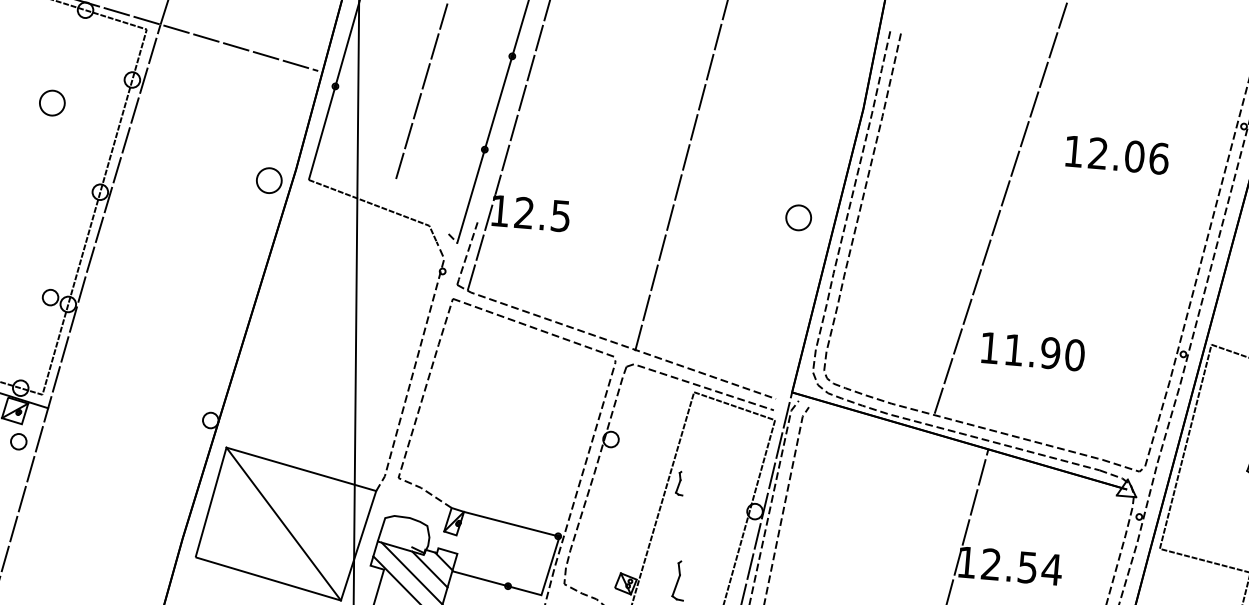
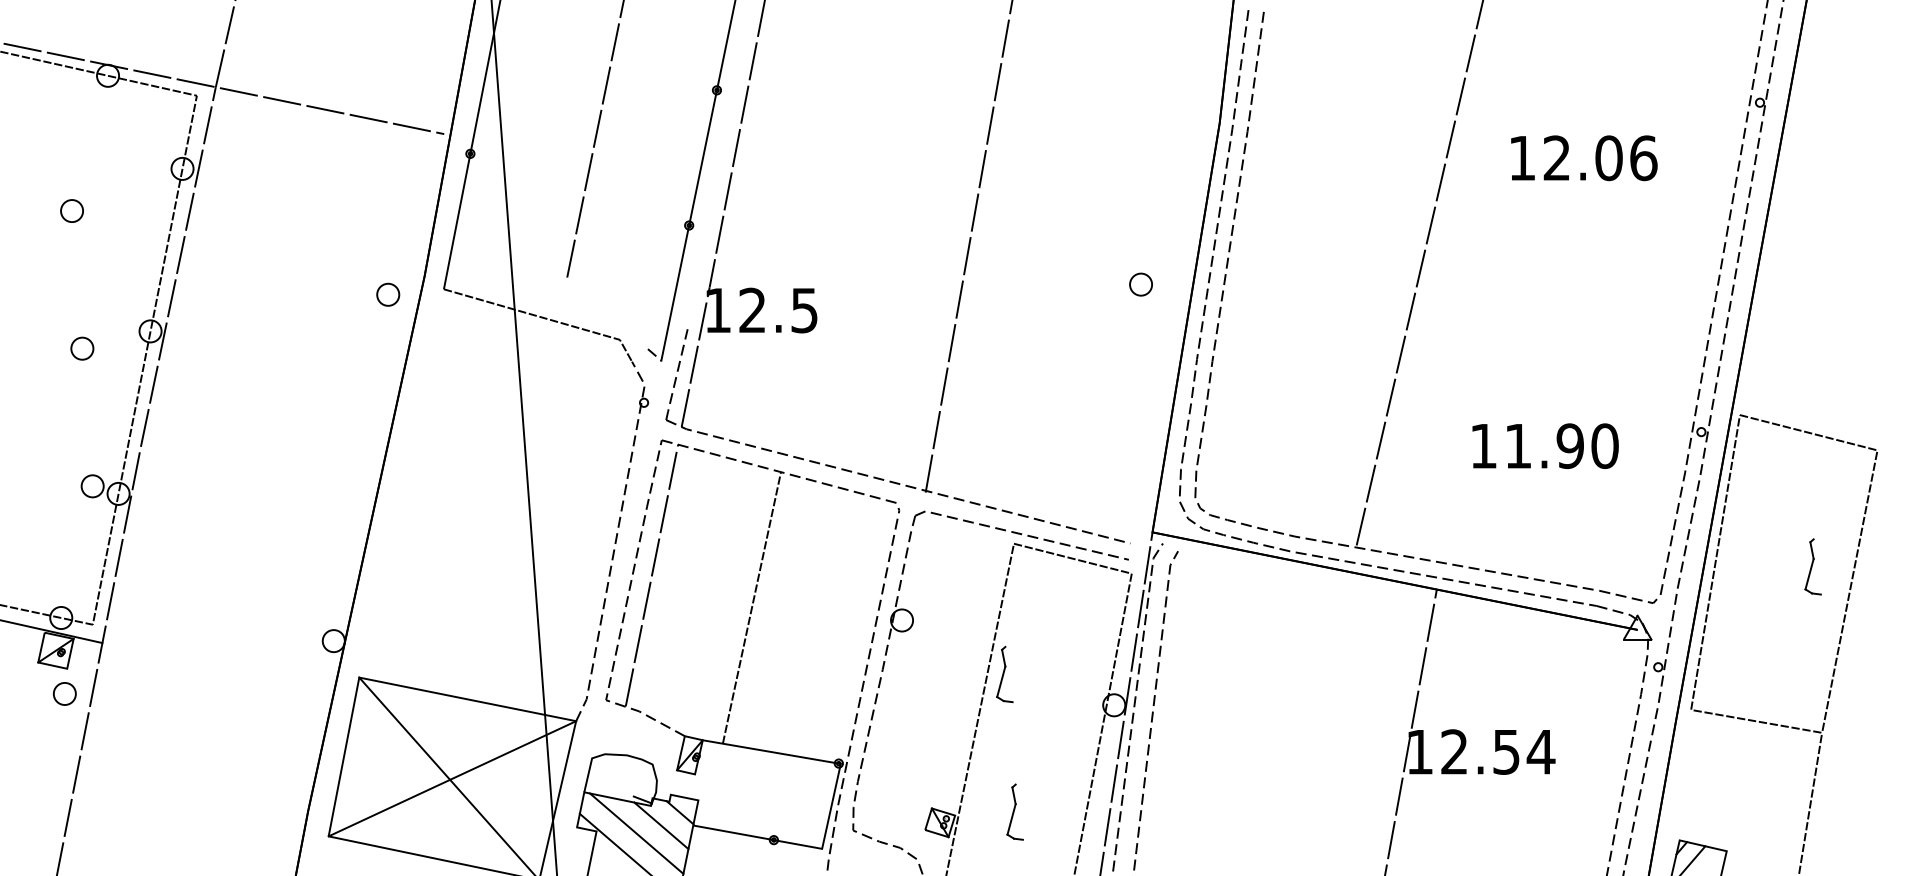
part: (51, 102) -> (71, 210), size x0.62
part: (269, 180) -> (388, 294), size x0.62
part: (51, 200) -> (82, 348), added
part: (798, 217) -> (1140, 284), size x0.62
text: (1033, 351) -> (1545, 446), moved
line: (437, 393) -> (651, 575), added
line: (506, 421) -> (751, 607), added
part: (679, 483) -> (1004, 674), size x1.67
line: (286, 524) -> (452, 778), added

